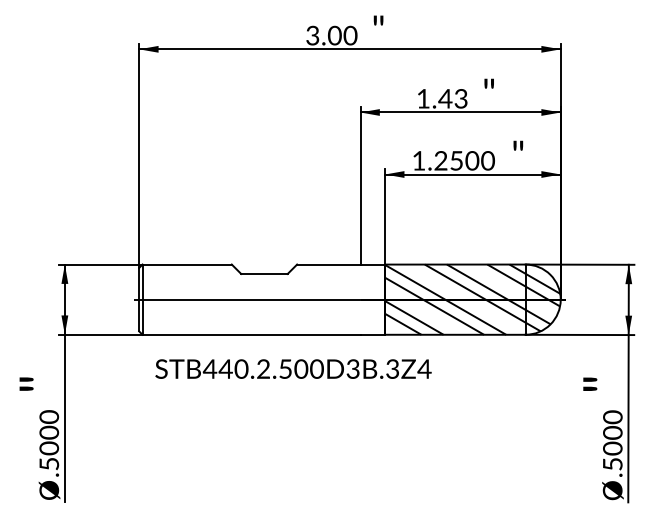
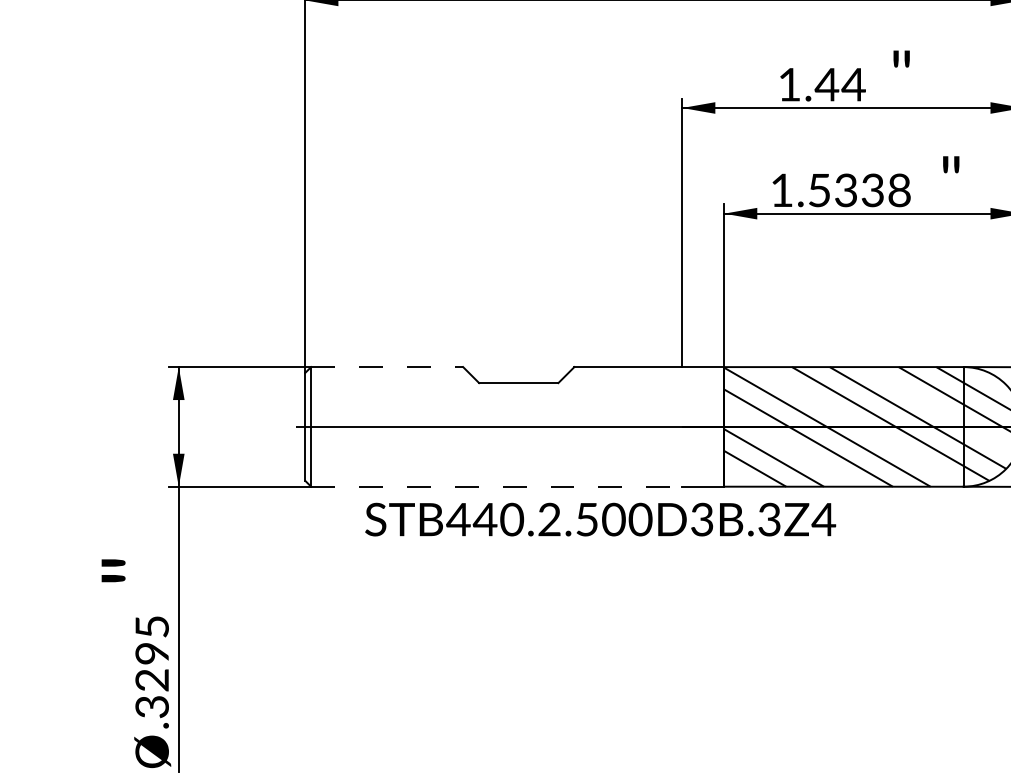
text: (460, 98) -> (852, 84), 1.43 -> 1.44
text: (464, 160) -> (859, 189), 1.2500 -> 1.5338
line: (187, 264) -> (387, 366), solid -> dashed
line: (251, 334) -> (496, 486), solid -> dashed
text: (293, 368) -> (600, 518), moved
text: (49, 440) -> (152, 666), .5000 -> .3295

